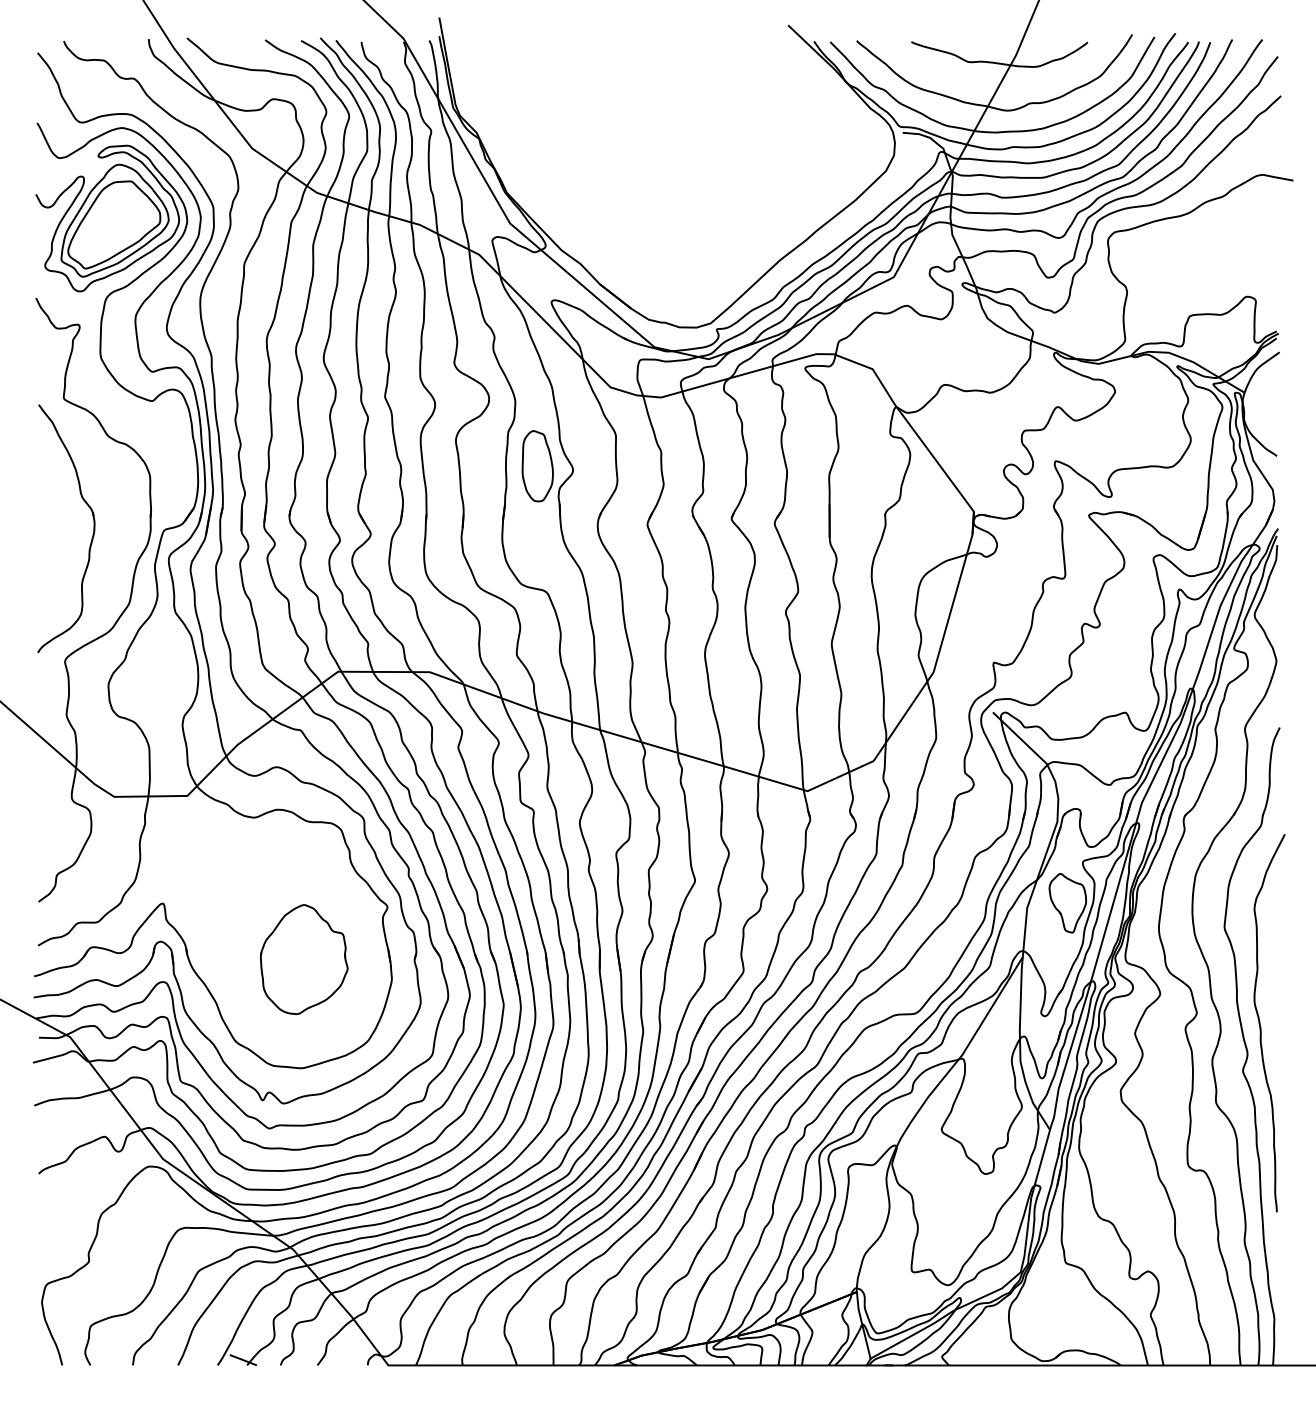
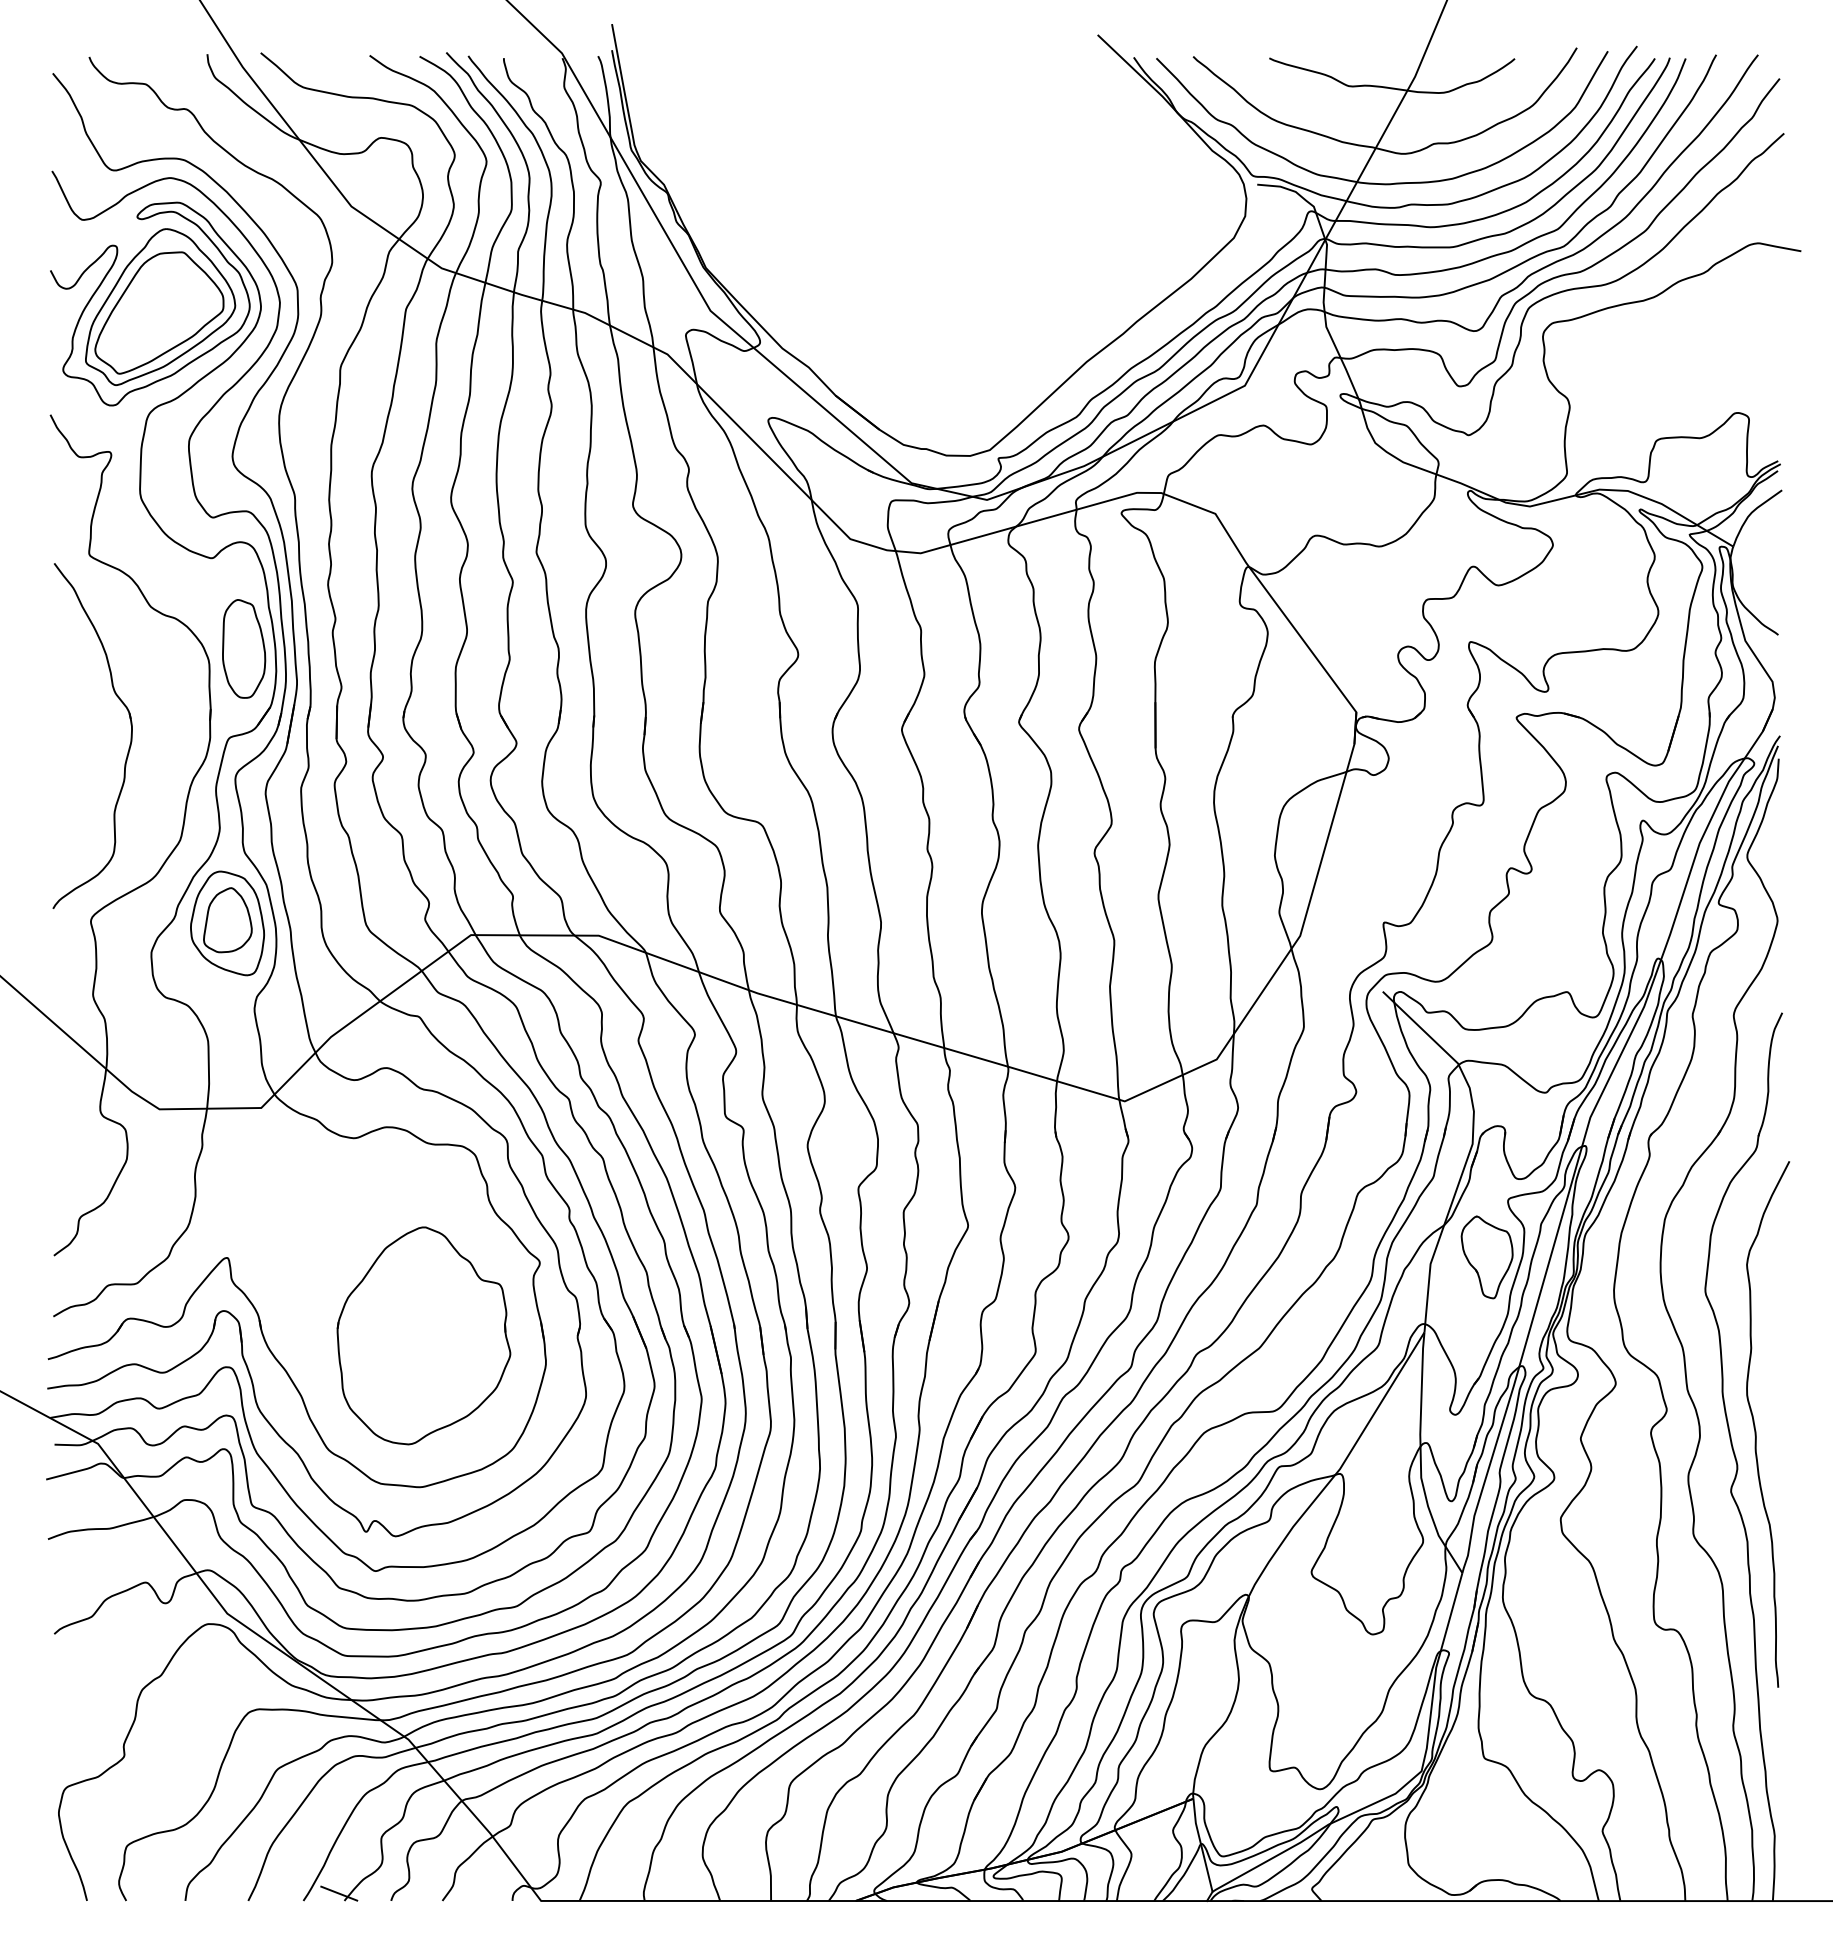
part: (538, 465) -> (244, 648), moved
part: (163, 663) -> (227, 923), added
part: (303, 959) -> (423, 1335), size x1.43

